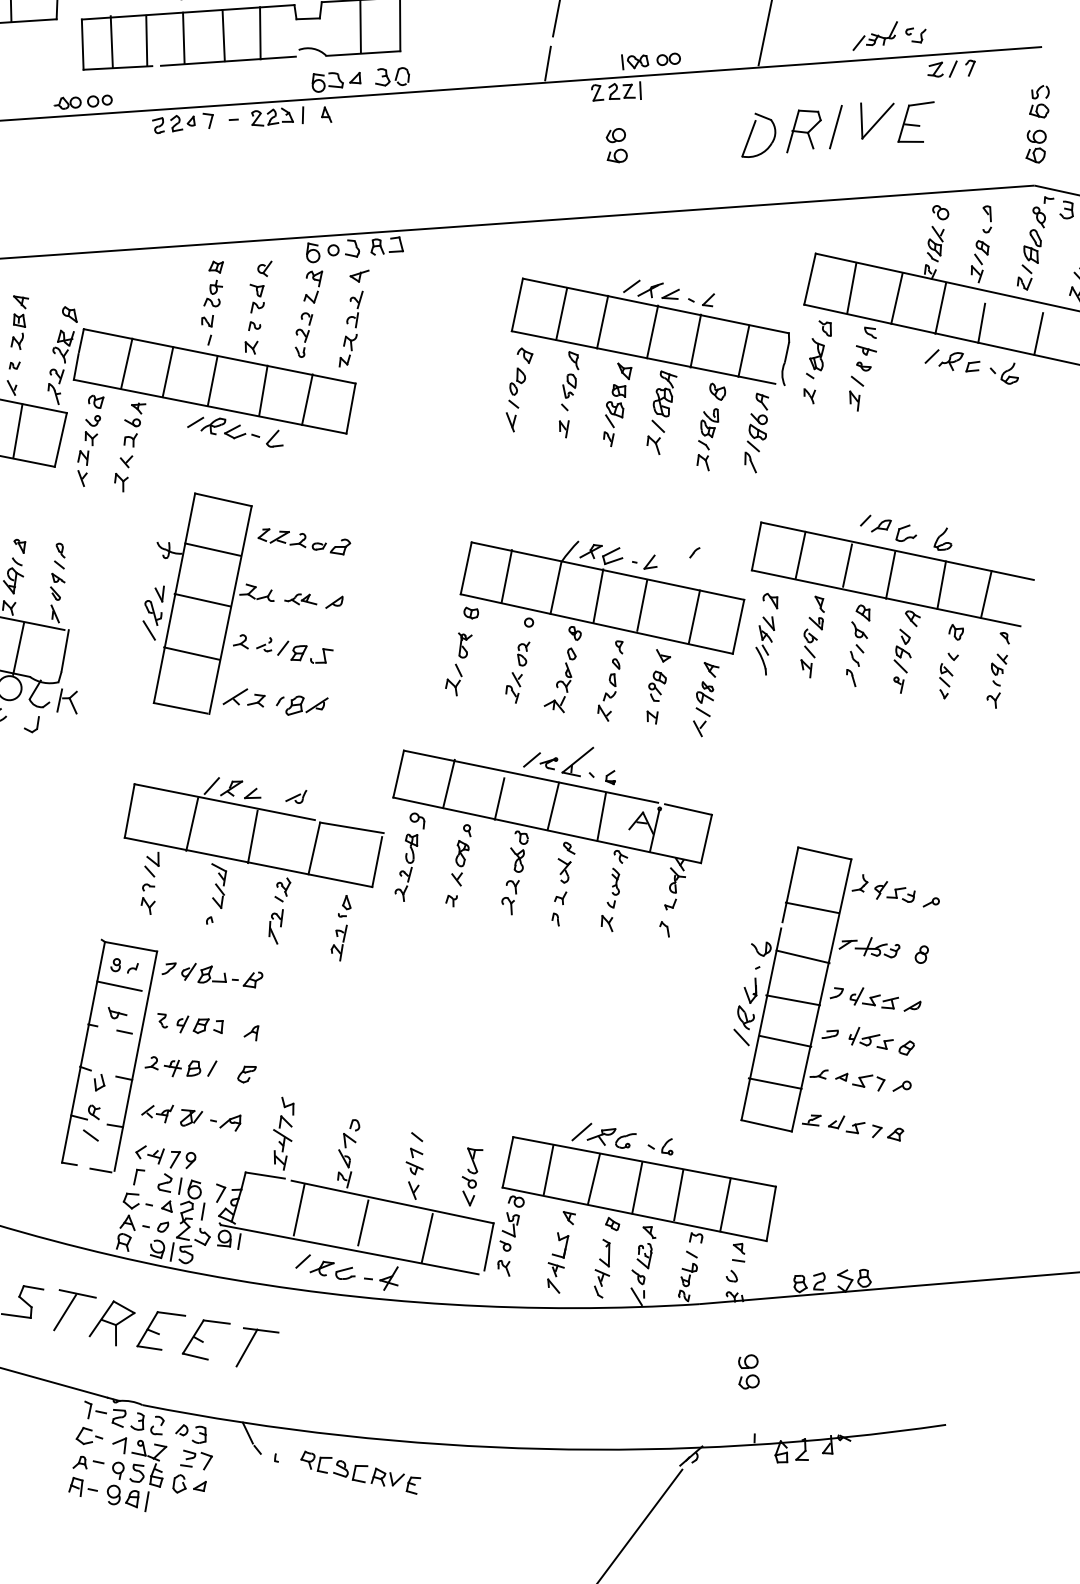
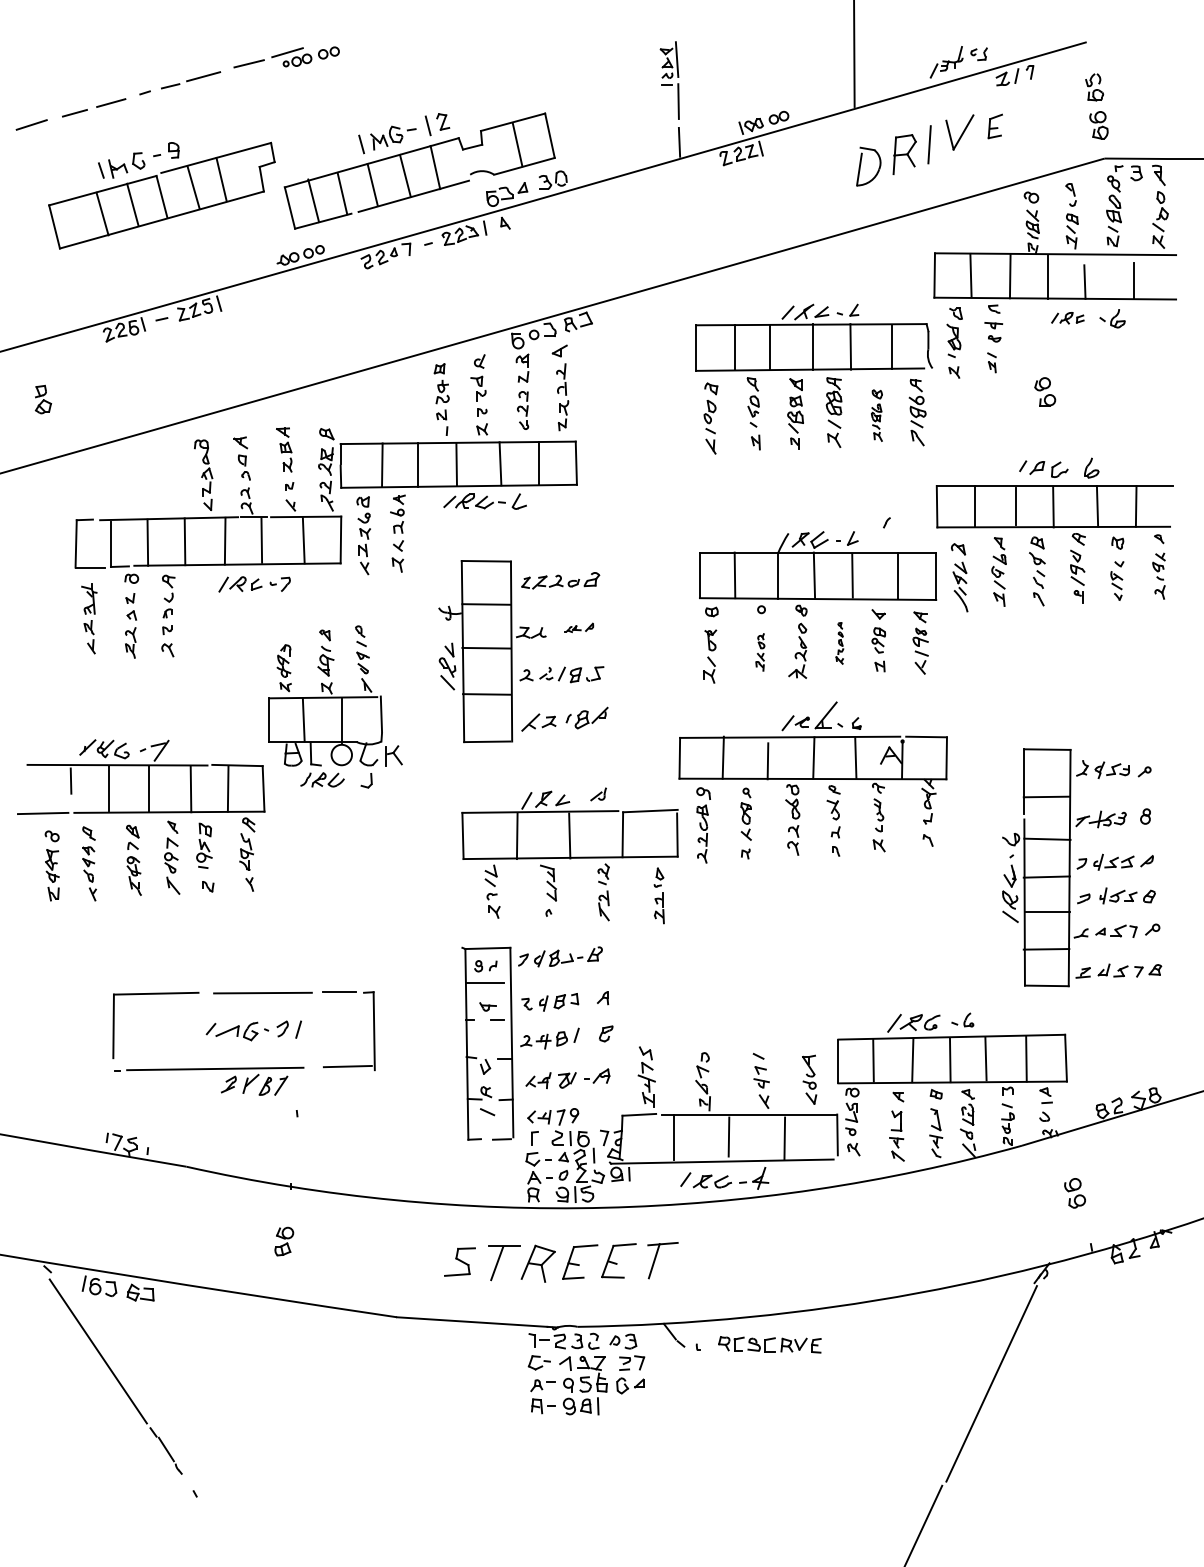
part: (916, 122) -> (995, 126), size x0.6
part: (617, 144) -> (1045, 391), moved
part: (952, 359) -> (1067, 317), size x0.7
part: (854, 393) -> (991, 362), size x0.7
part: (708, 426) -> (876, 415), size x0.7
part: (313, 598) -> (578, 627), size x0.6
part: (517, 671) -> (760, 652), size x0.7
part: (610, 680) -> (839, 643), size x0.6

